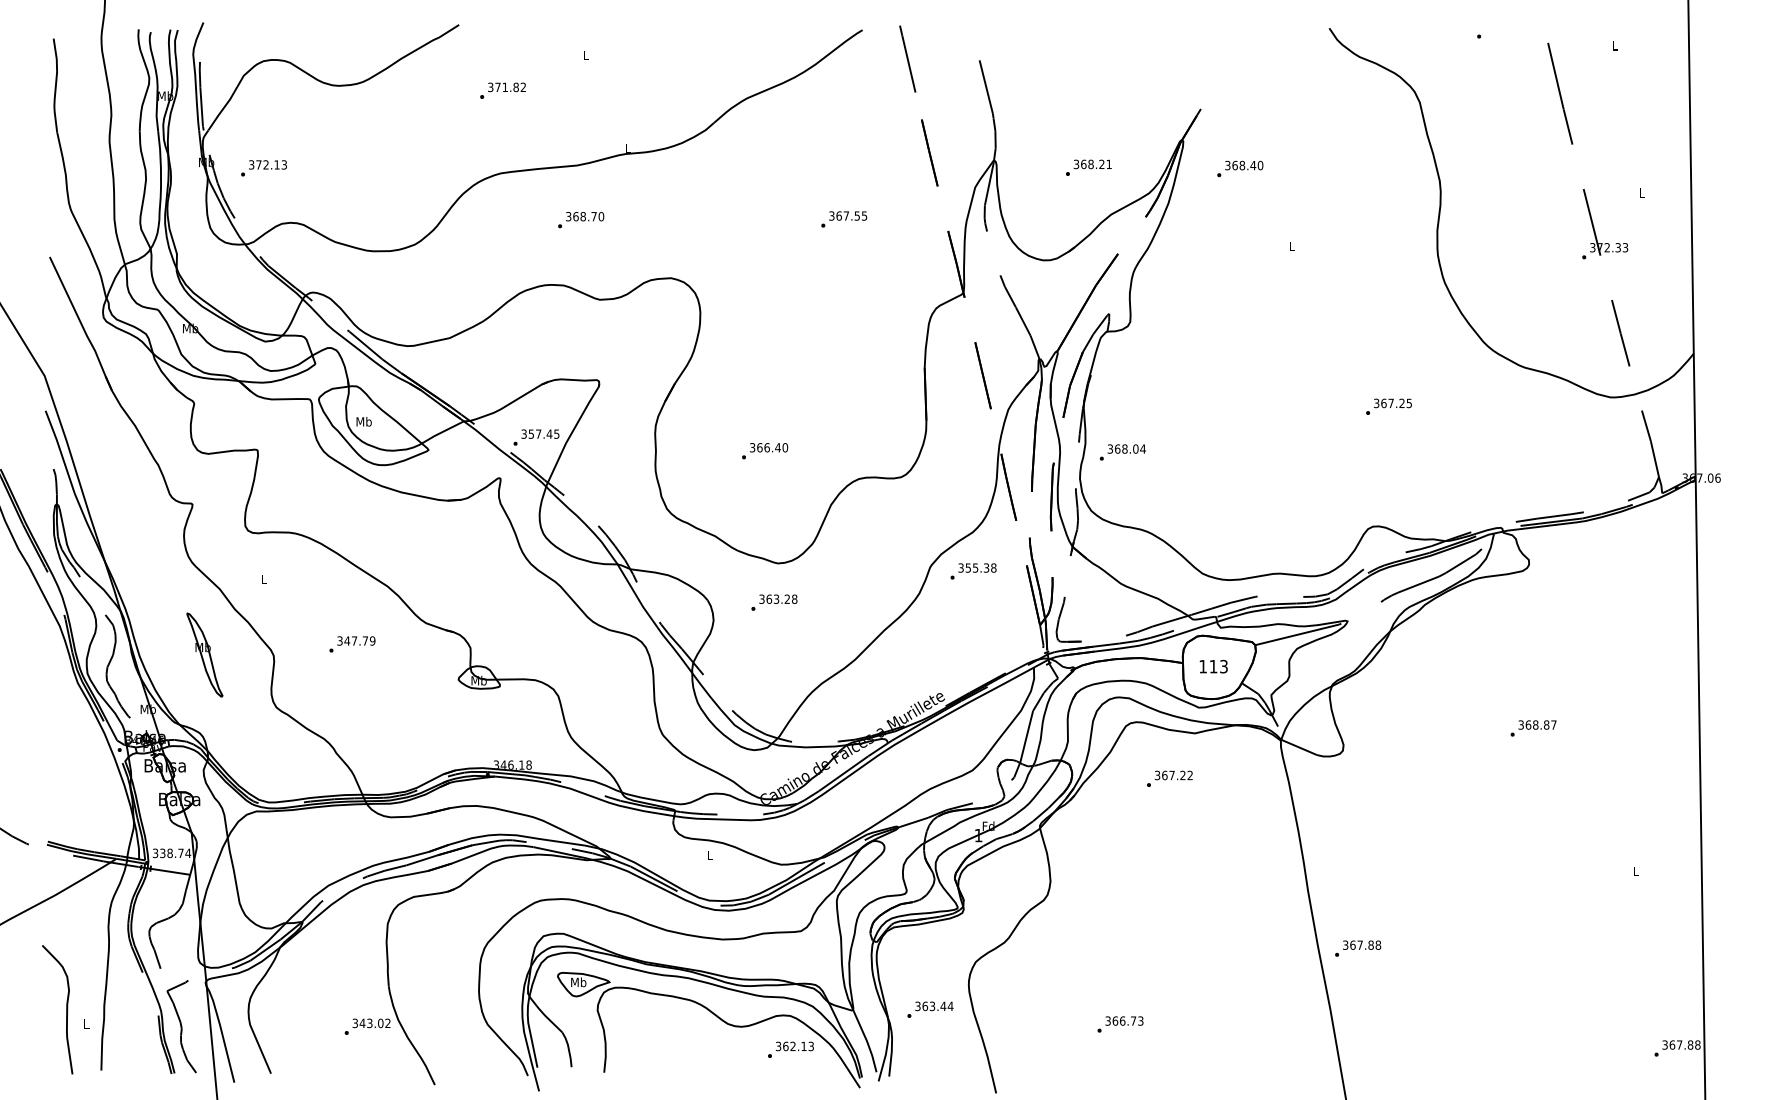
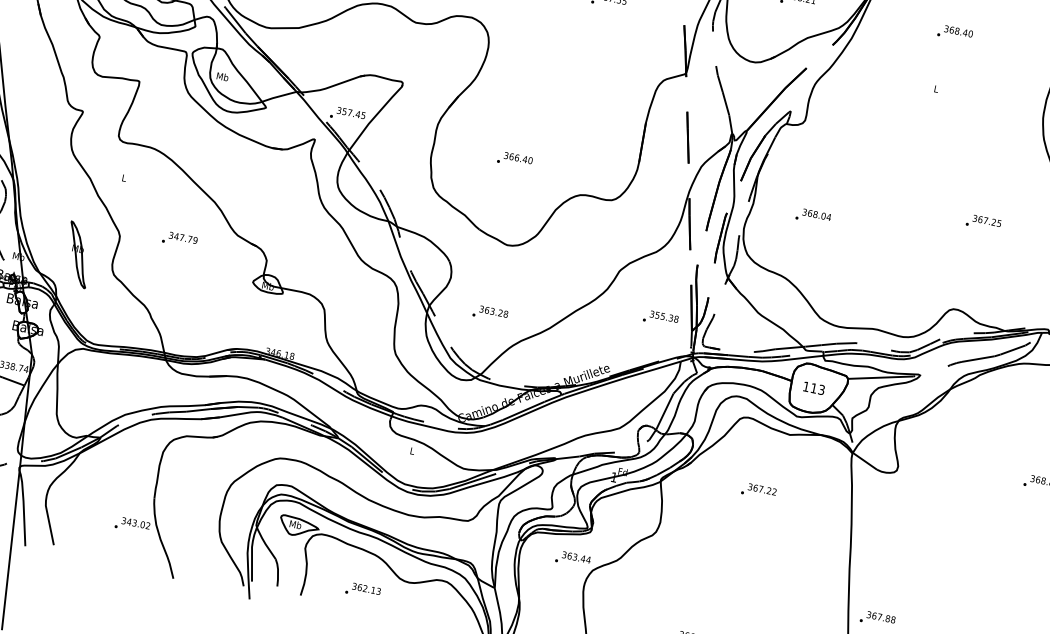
text: (1240, 168) -> (955, 33), moved
text: (1122, 452) -> (813, 216), moved
text: (973, 571) -> (660, 318), moved
text: (774, 602) -> (490, 313), moved
part: (204, 654) -> (78, 254), moved
text: (1169, 778) -> (758, 491), moved
text: (930, 1009) -> (573, 559), moved
text: (790, 1049) -> (362, 590), moved

